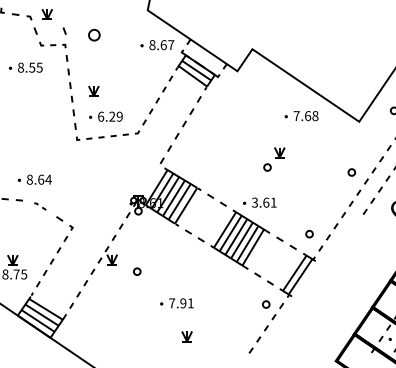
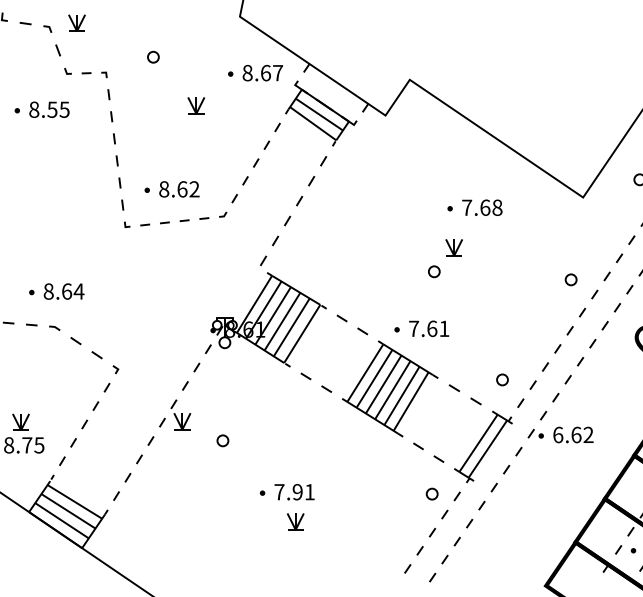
line: (64, 30) -> (104, 49), removed
part: (94, 35) -> (153, 57), size x0.62
part: (93, 90) -> (195, 104), moved
text: (110, 116) -> (179, 188), 6.29 -> 8.62
text: (301, 116) -> (474, 208), moved
text: (255, 202) -> (414, 328), 3.61 -> 7.61
part: (40, 206) -> (65, 335), size x1.67
part: (314, 289) -> (510, 469), added
part: (186, 336) -> (294, 521), moved

